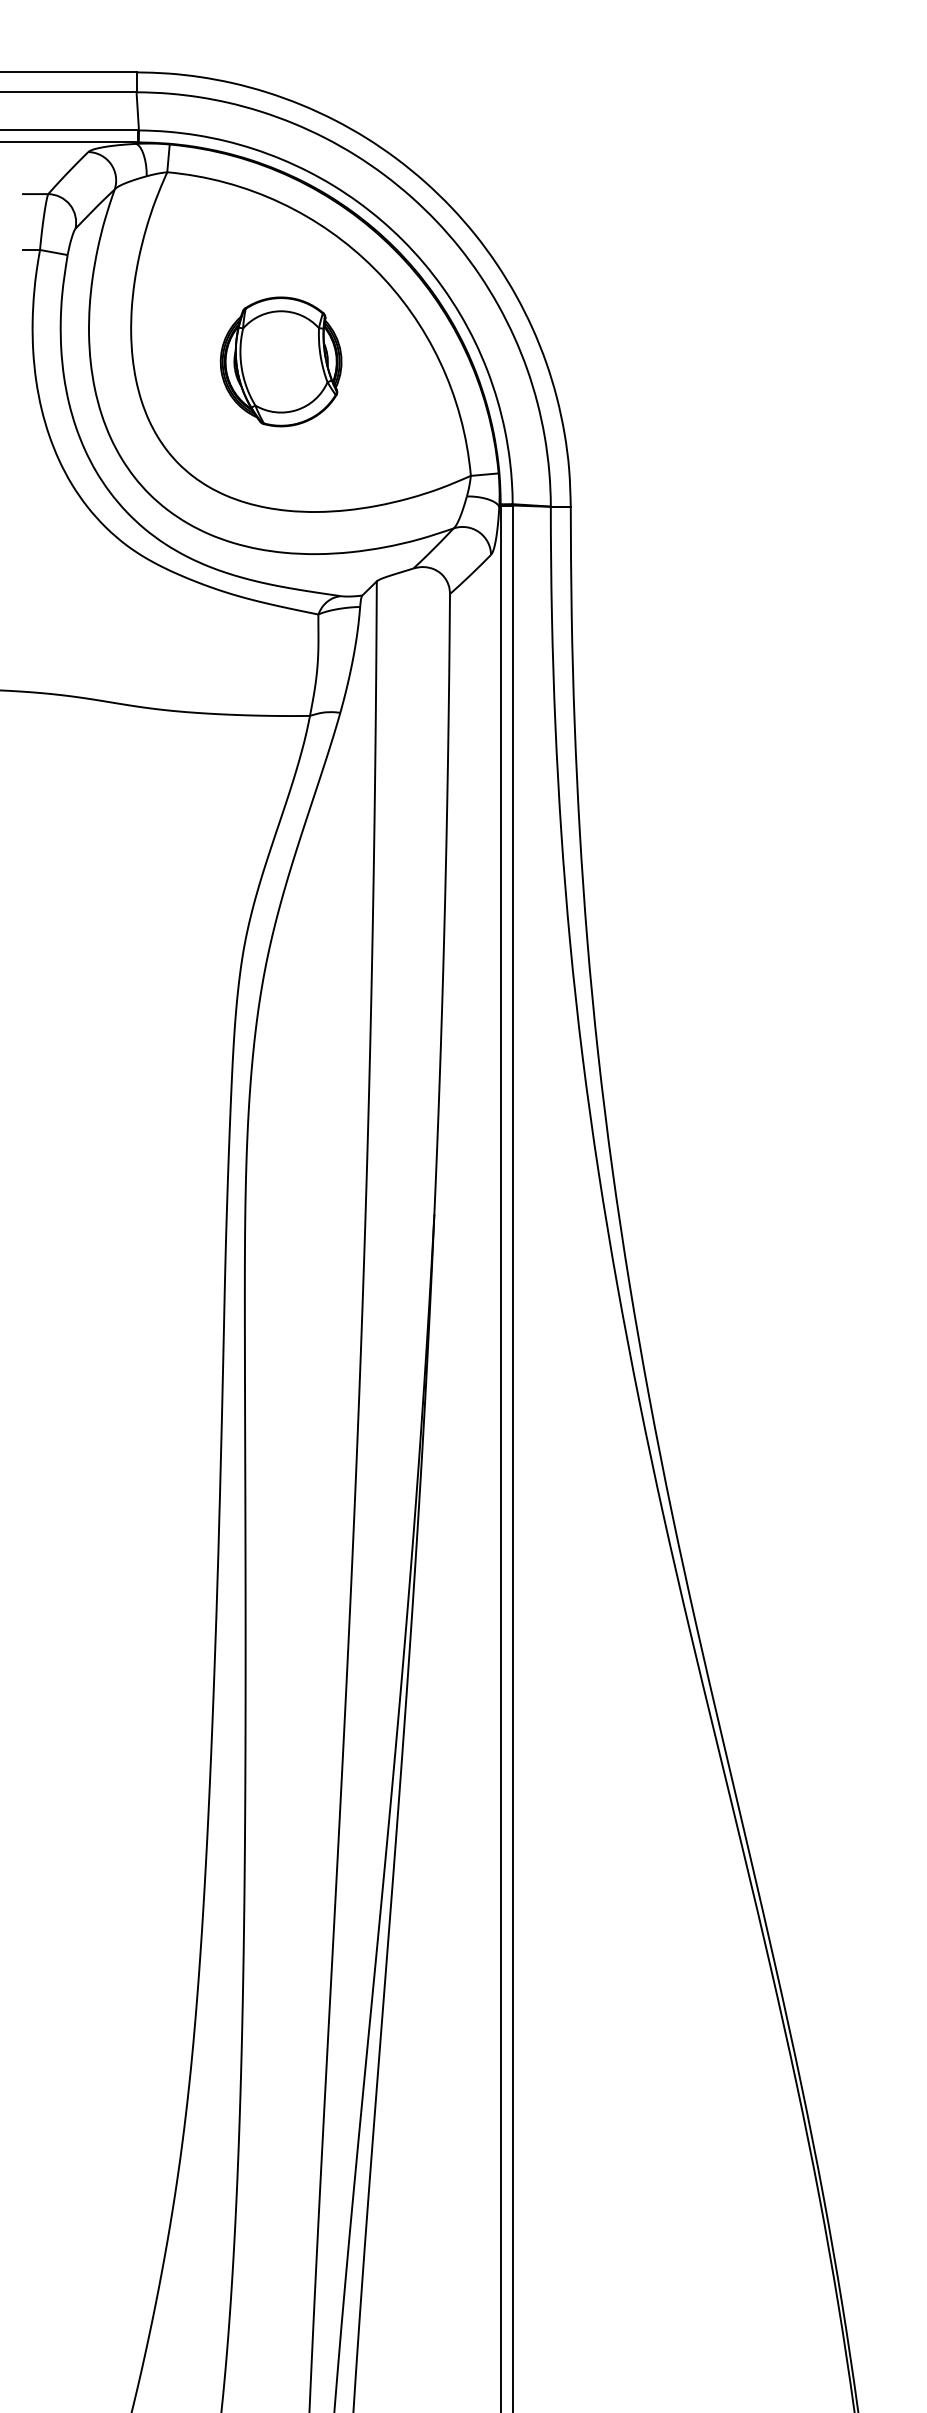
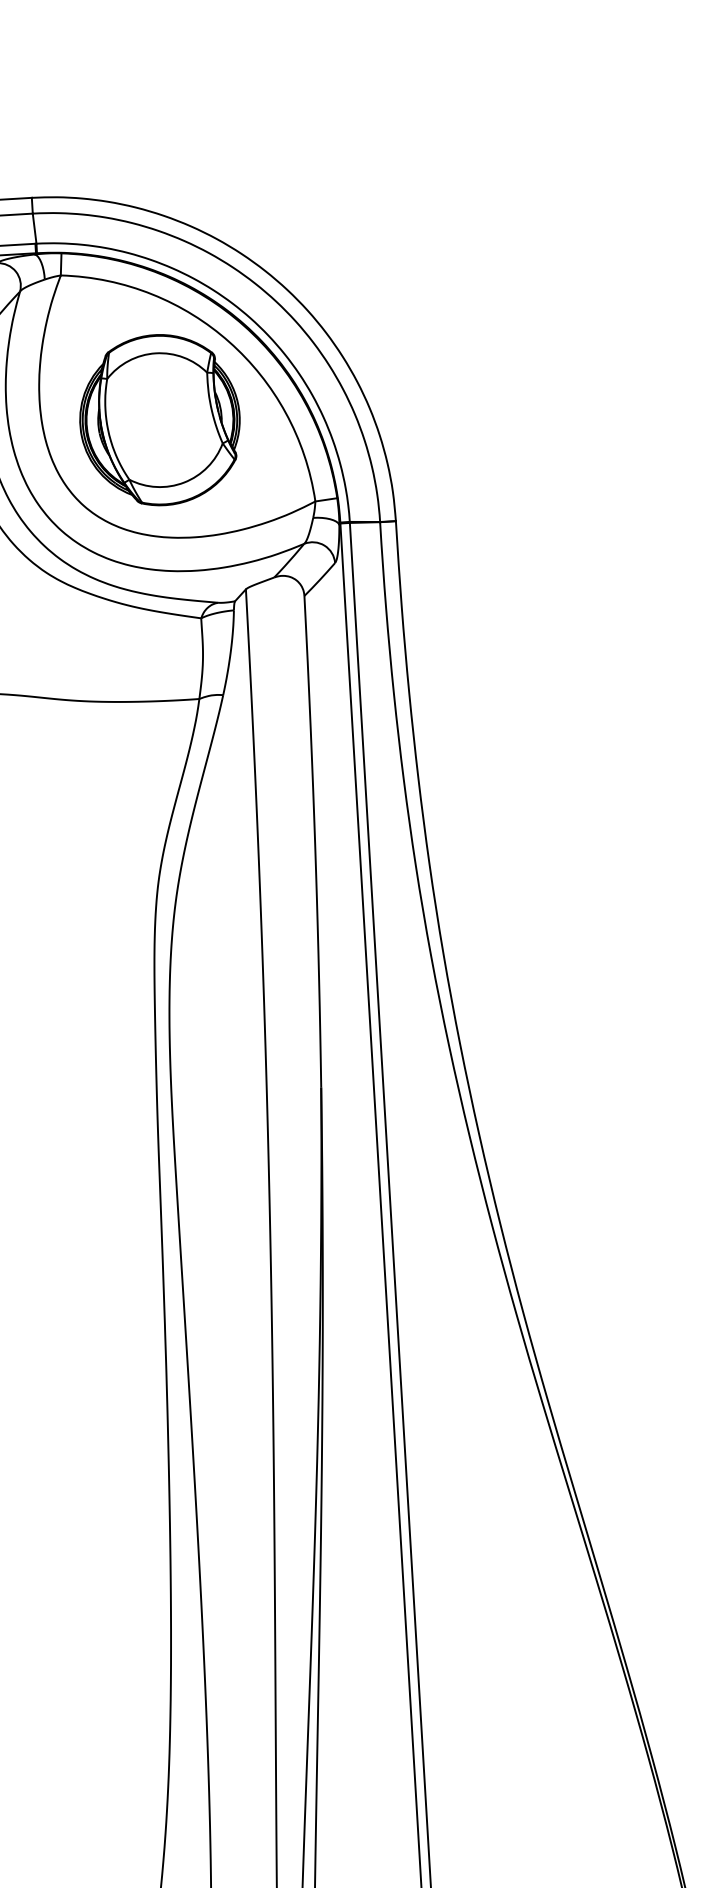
part: (280, 361) -> (159, 419), size x1.67

